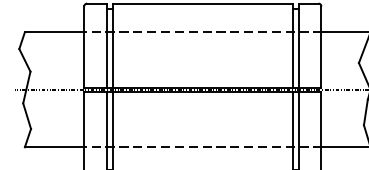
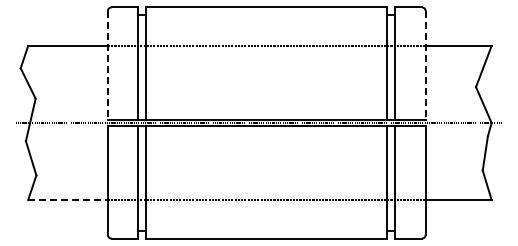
line: (84, 47) -> (107, 66), solid -> dashed
line: (321, 47) -> (425, 66), solid -> dashed
line: (54, 147) -> (68, 200), solid -> dashed

